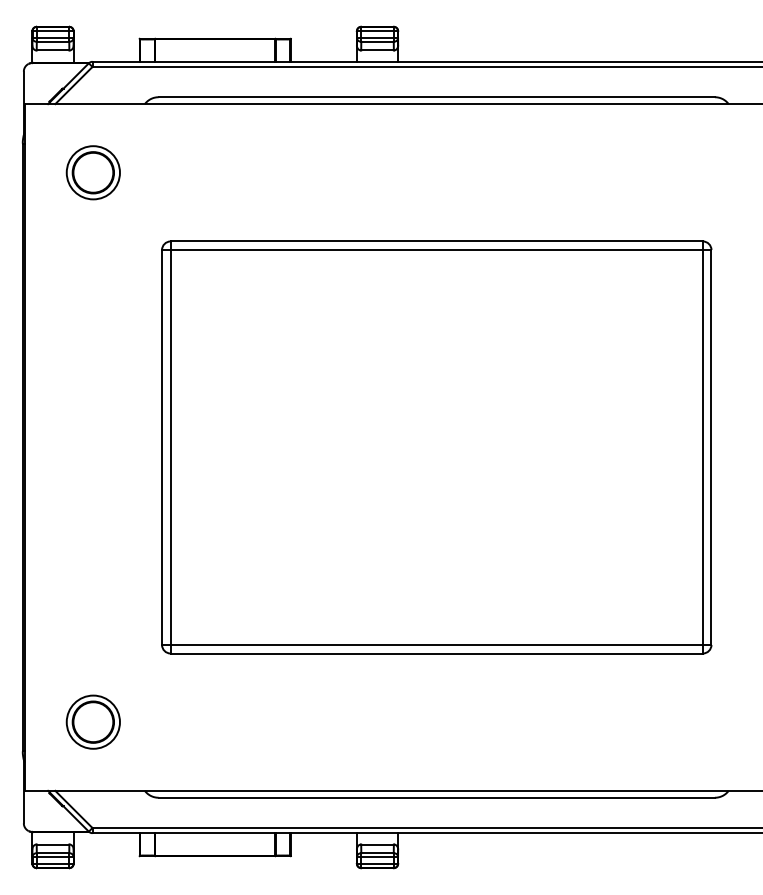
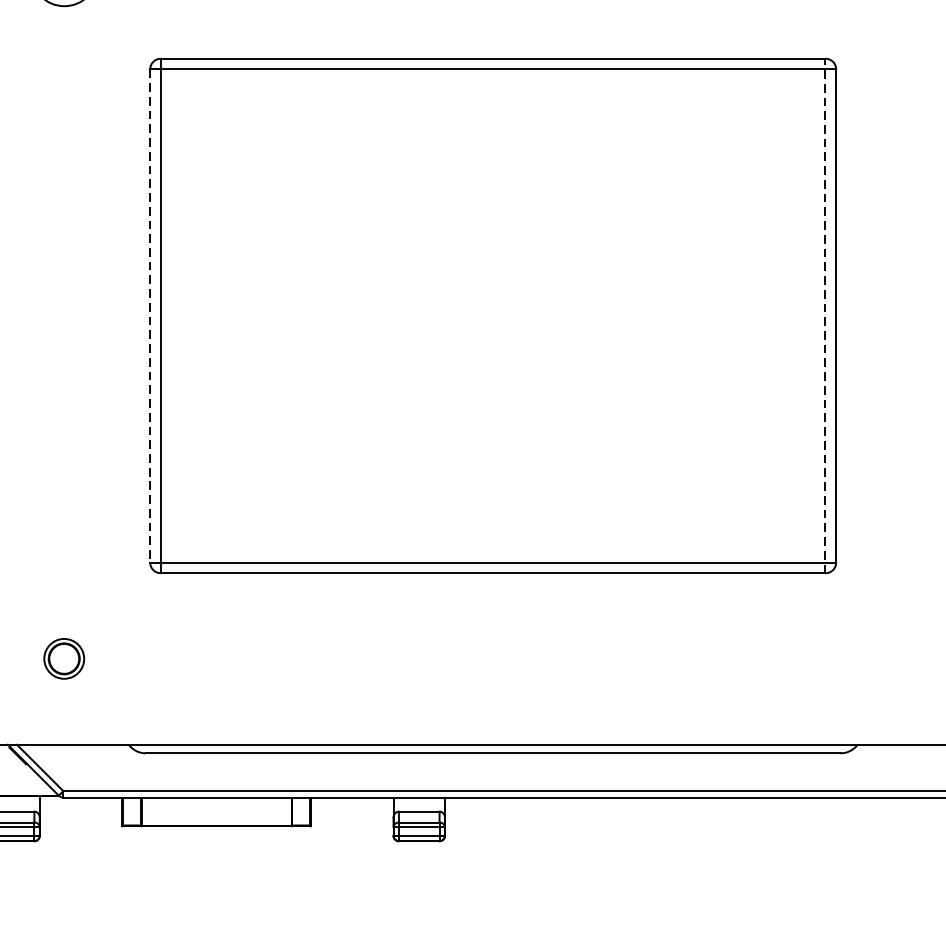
line: (162, 447) -> (150, 315), solid -> dashed
line: (702, 447) -> (824, 315), solid -> dashed
part: (92, 721) -> (63, 658), size x0.6

